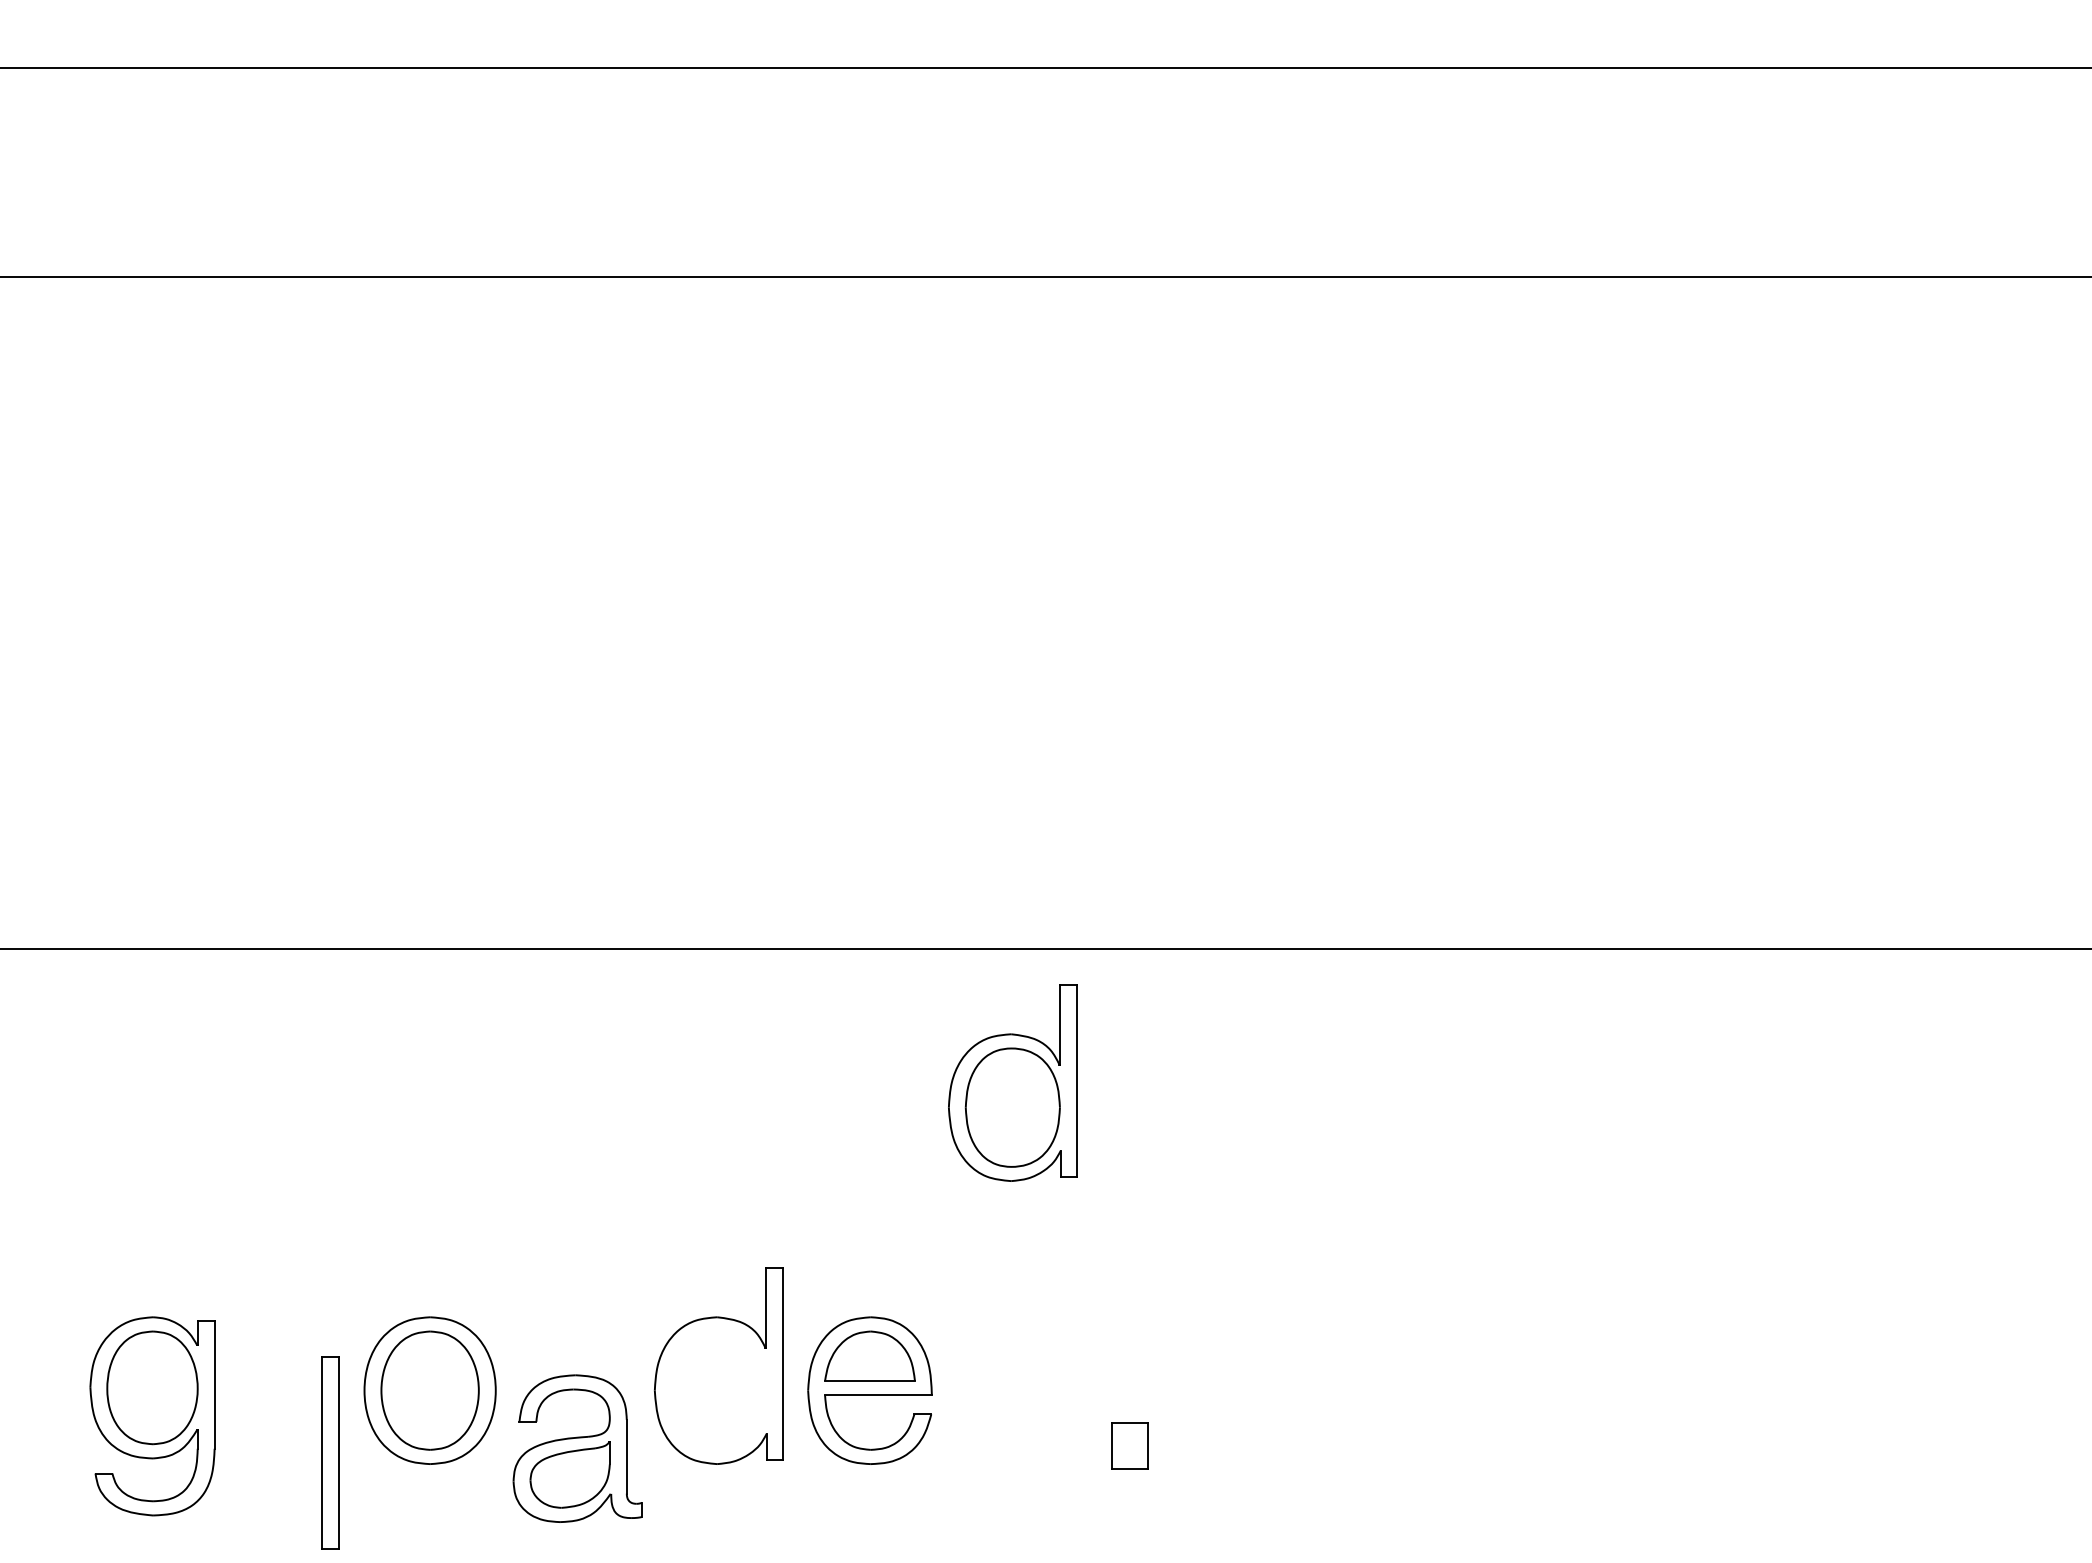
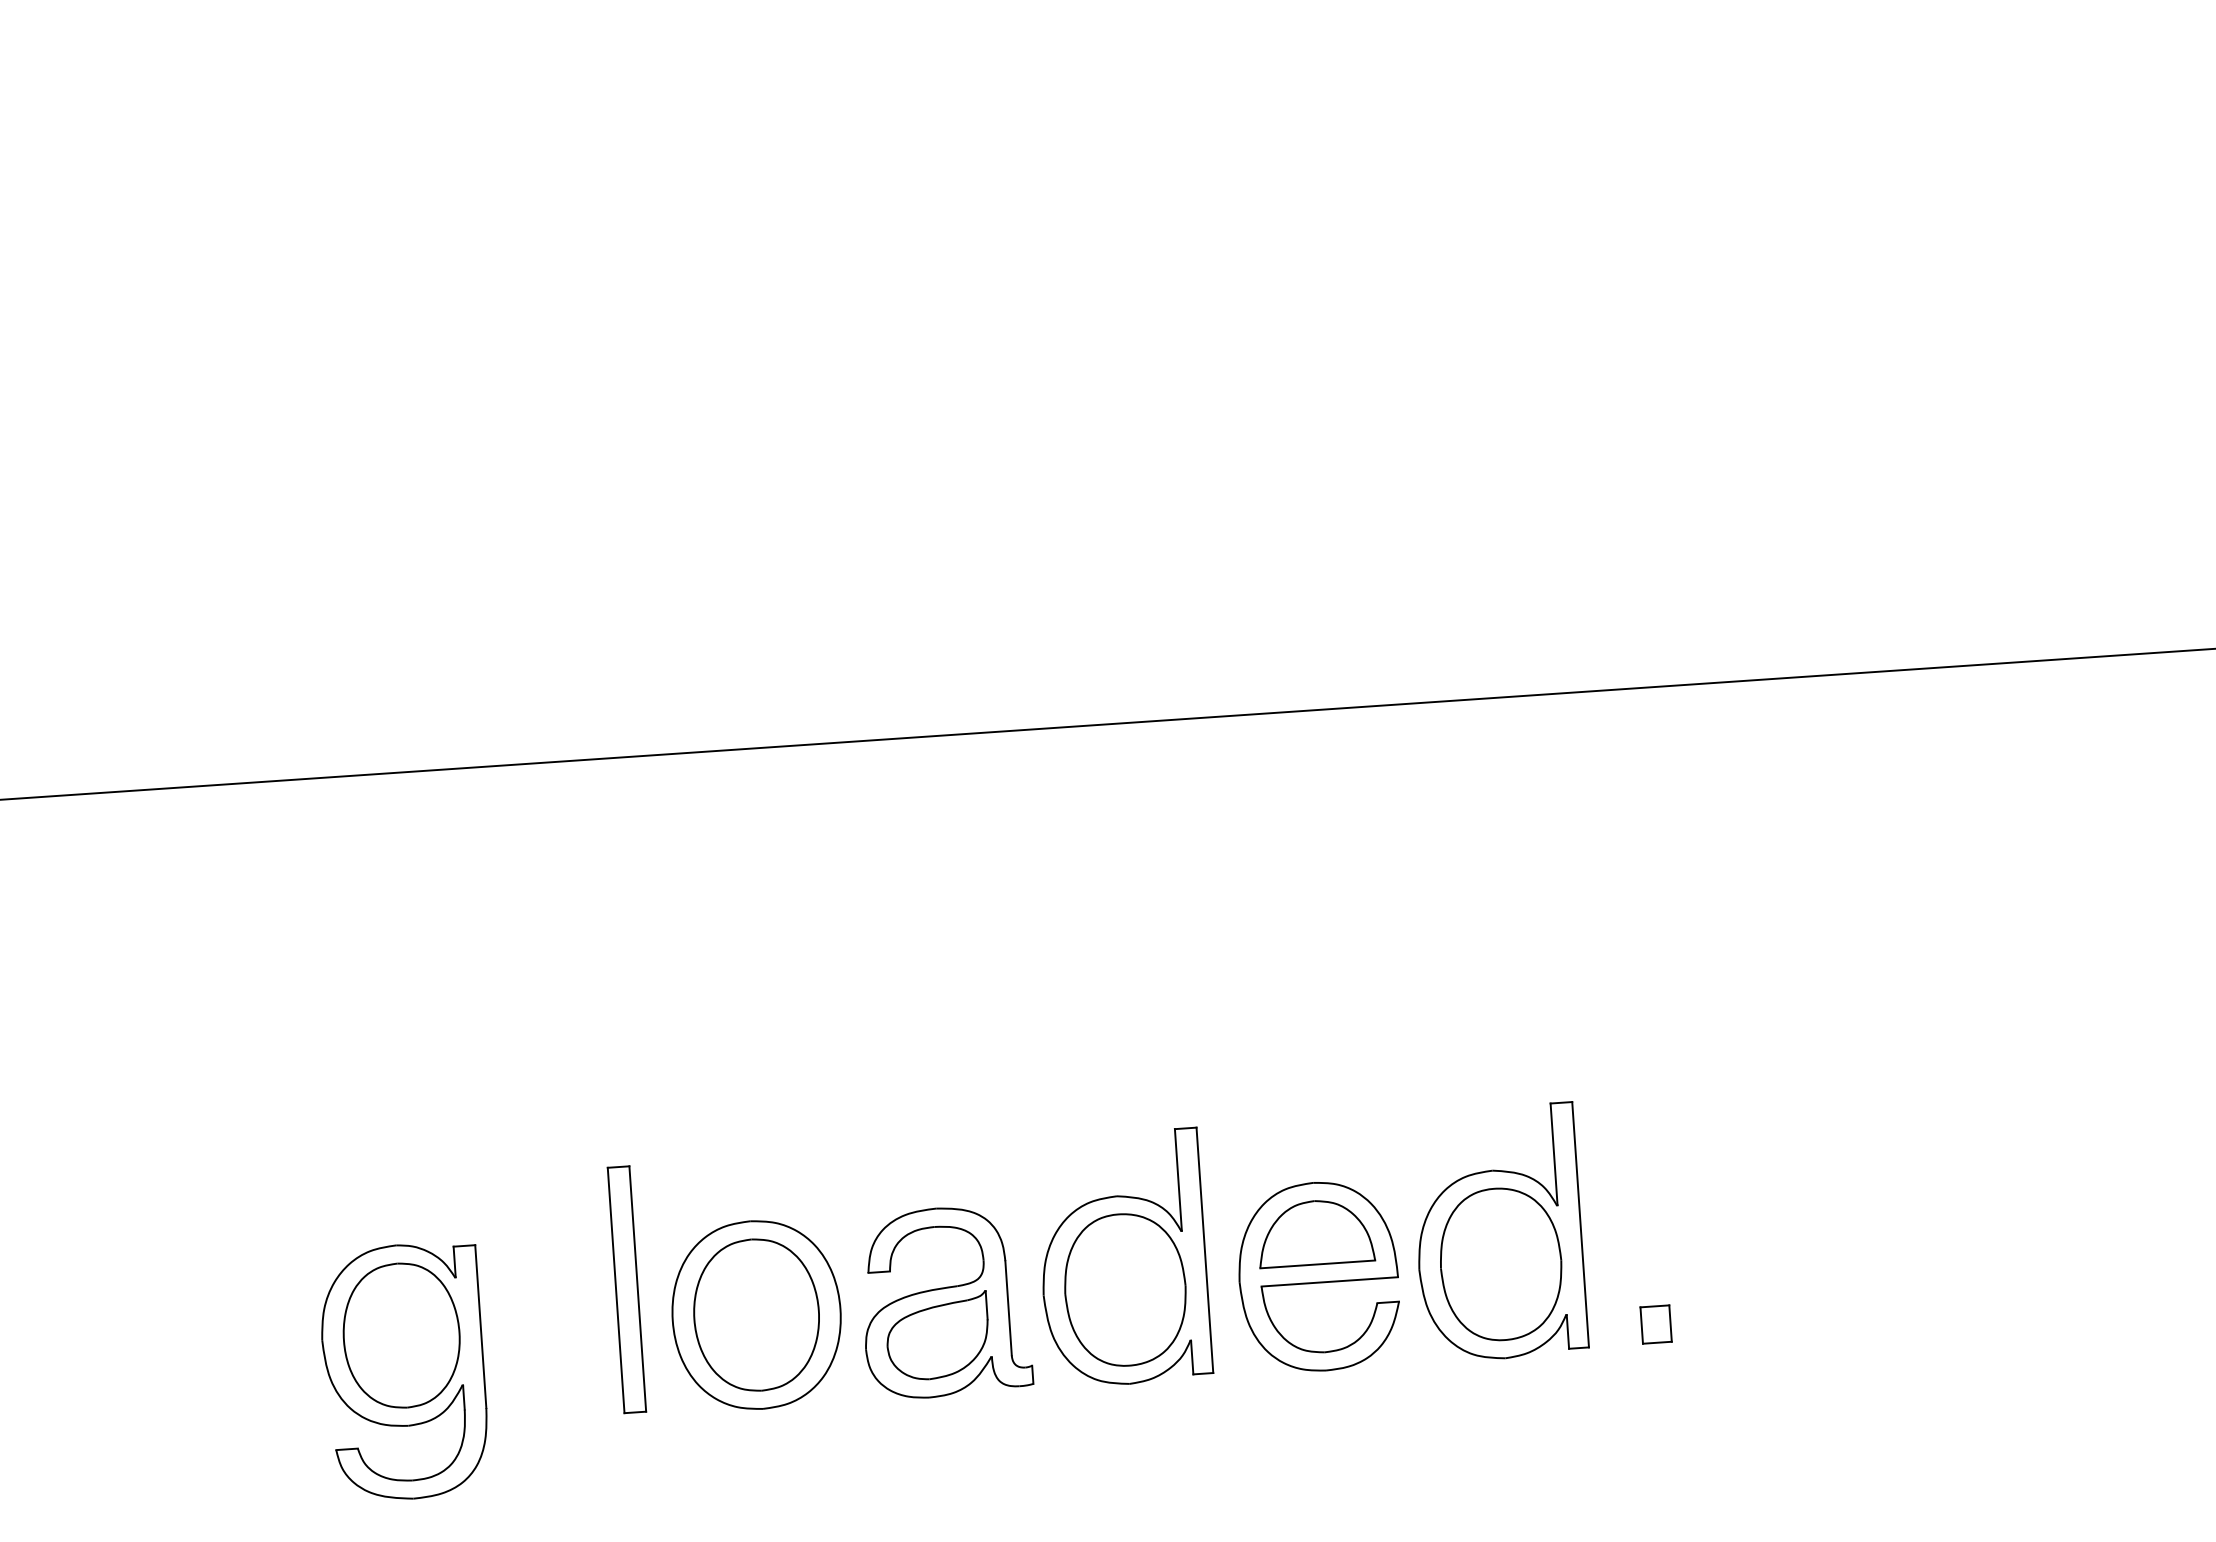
part: (1012, 1082) -> (1498, 1232), moved
part: (718, 1390) -> (1125, 1289), added
part: (1130, 1445) -> (1656, 1324), size x0.62
part: (577, 1448) -> (944, 1302), moved
part: (330, 1452) -> (626, 1289), moved

